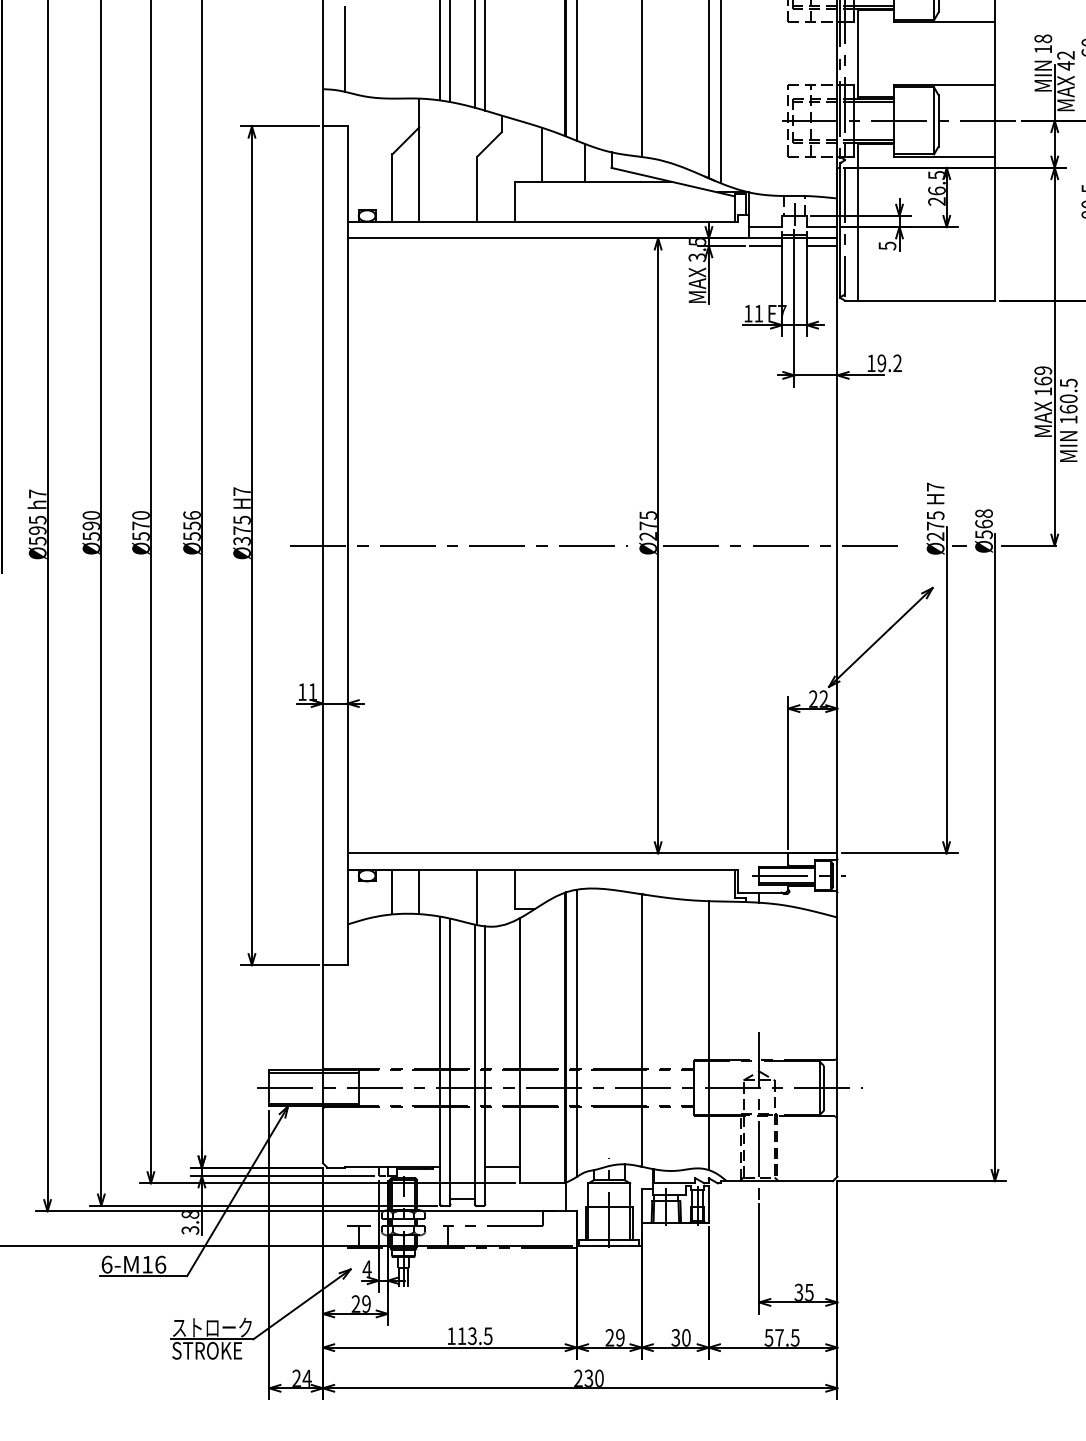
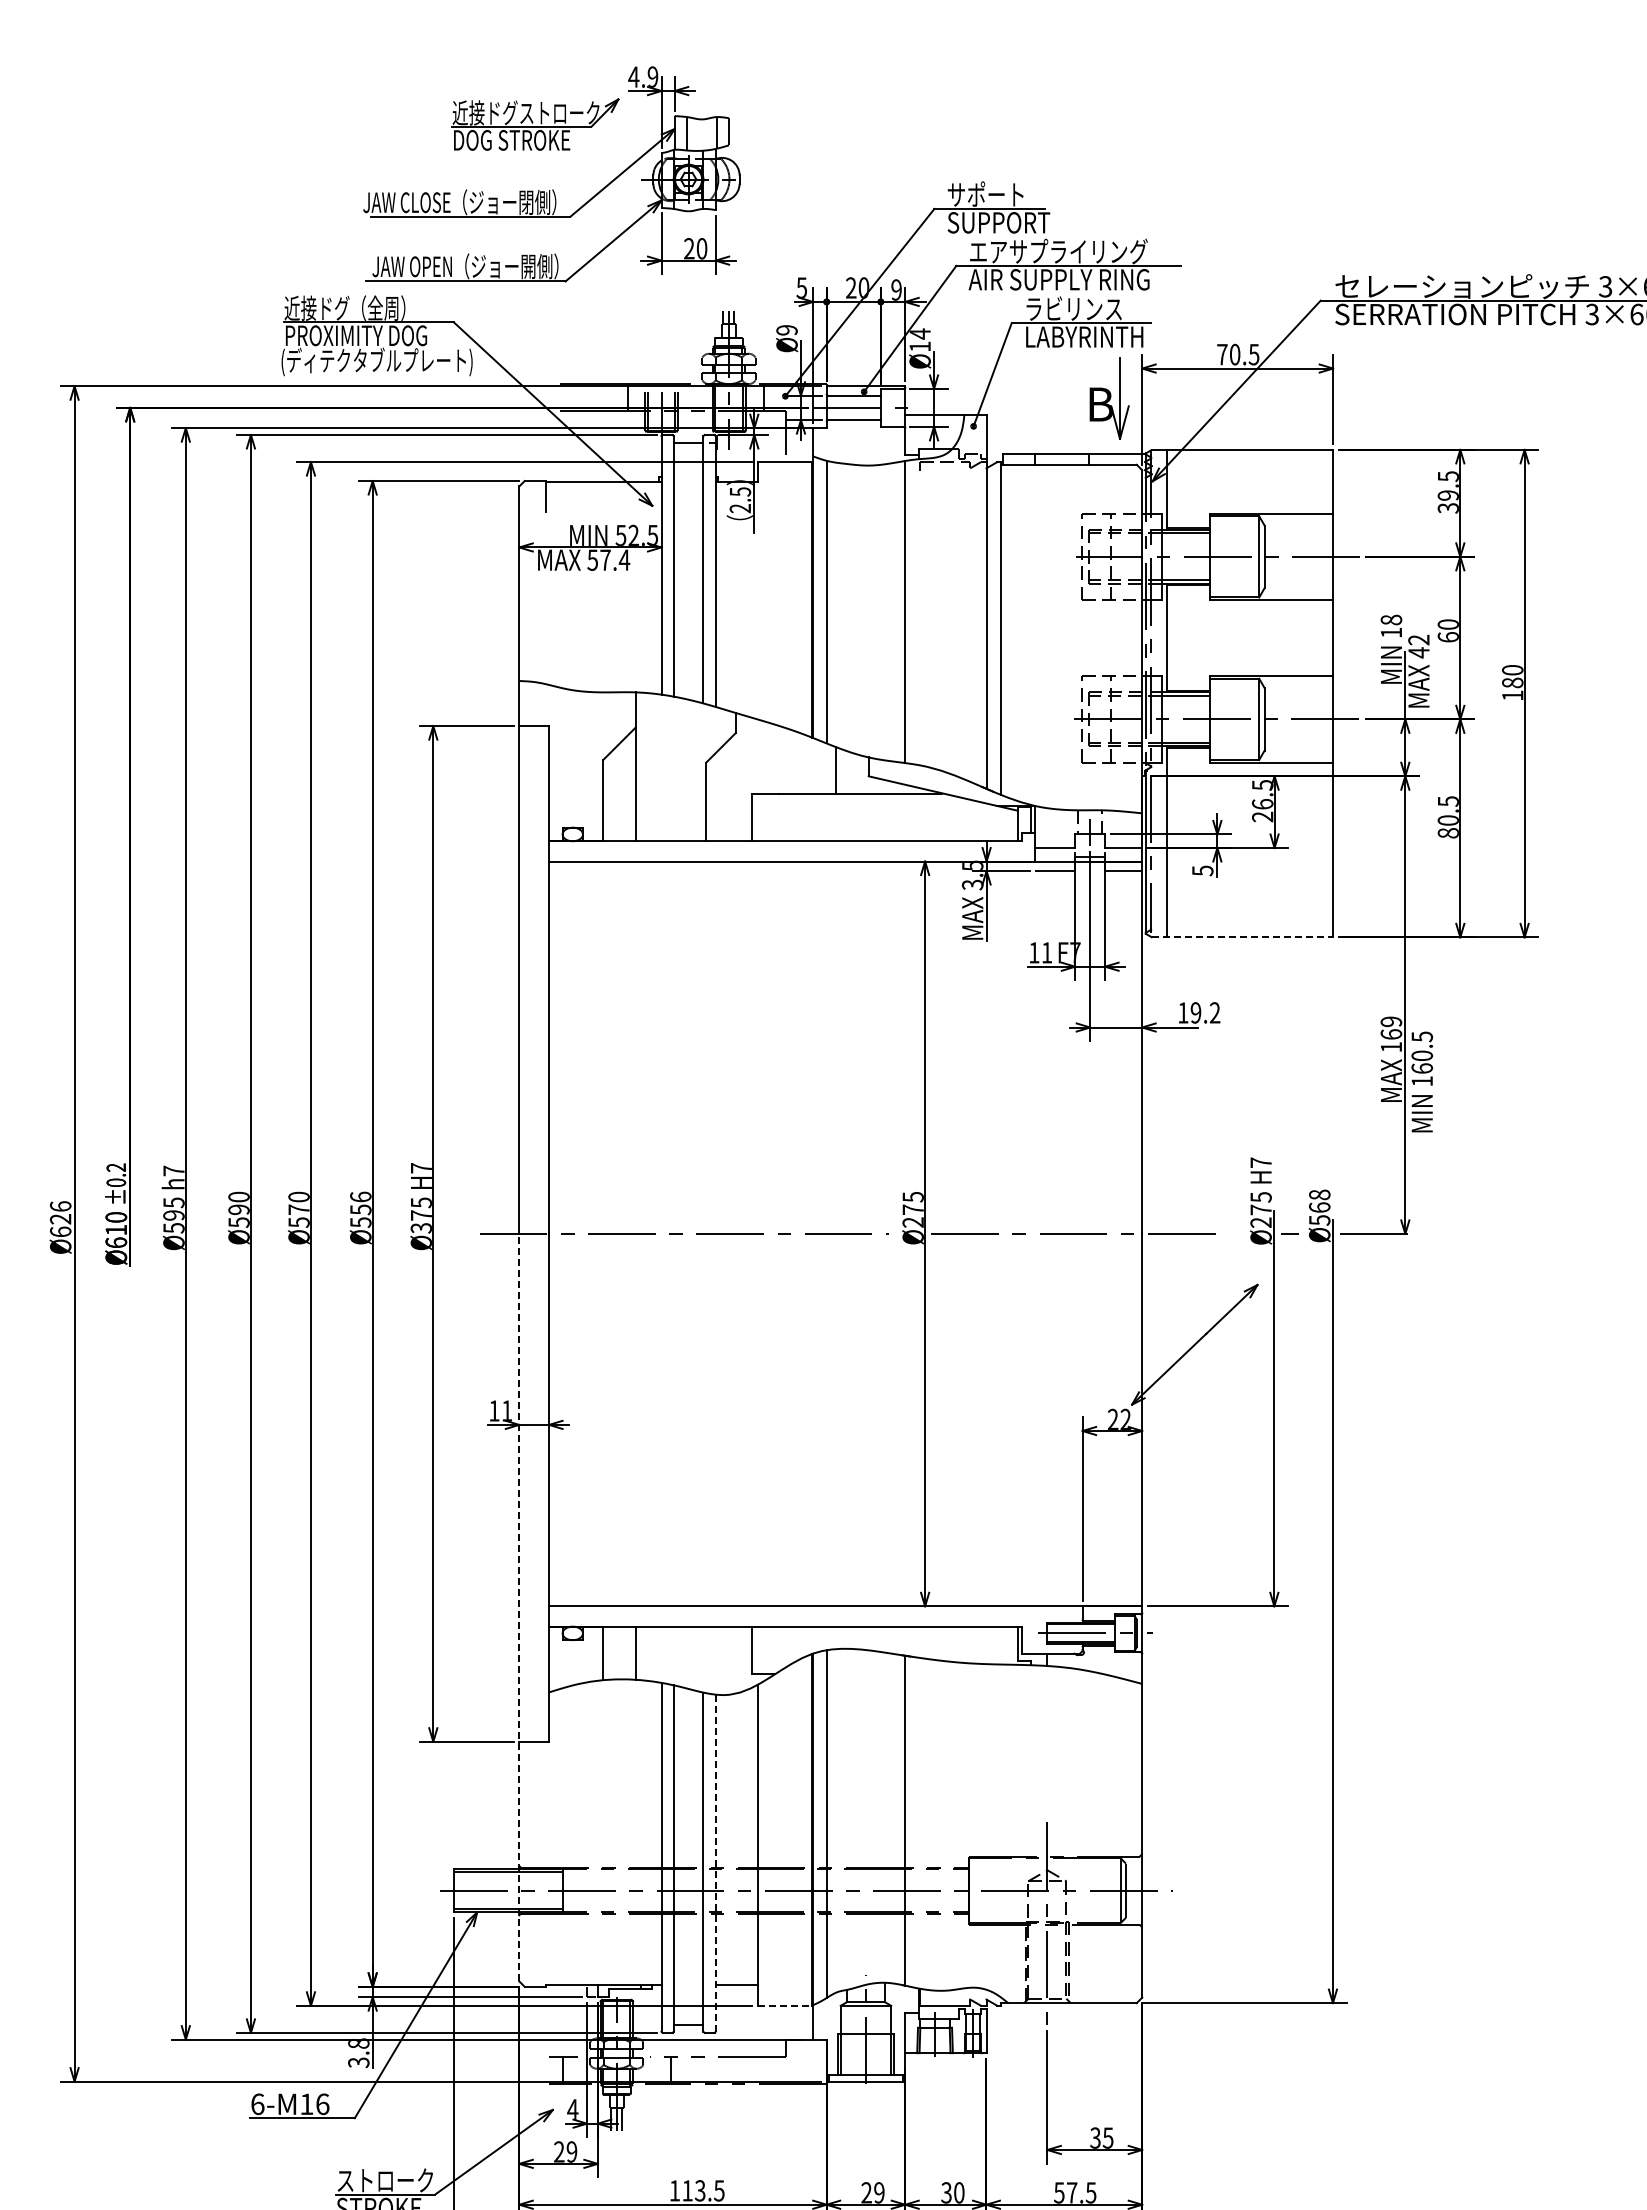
line: (345, 49) -> (546, 632), removed
line: (542, 154) -> (784, 760), removed
line: (920, 301) -> (1242, 937), solid -> dashed
line: (323, 854) -> (519, 1607), solid -> dashed
line: (477, 897) -> (706, 1659), removed
line: (708, 1035) -> (986, 1826), removed
line: (485, 1065) -> (715, 1863), solid -> dashed
line: (542, 1183) -> (785, 2005), solid -> dashed

